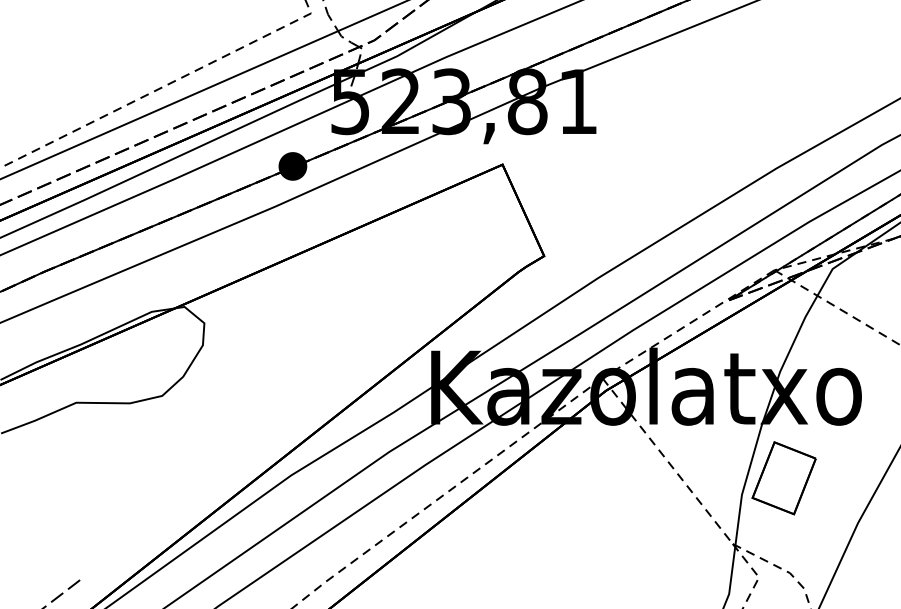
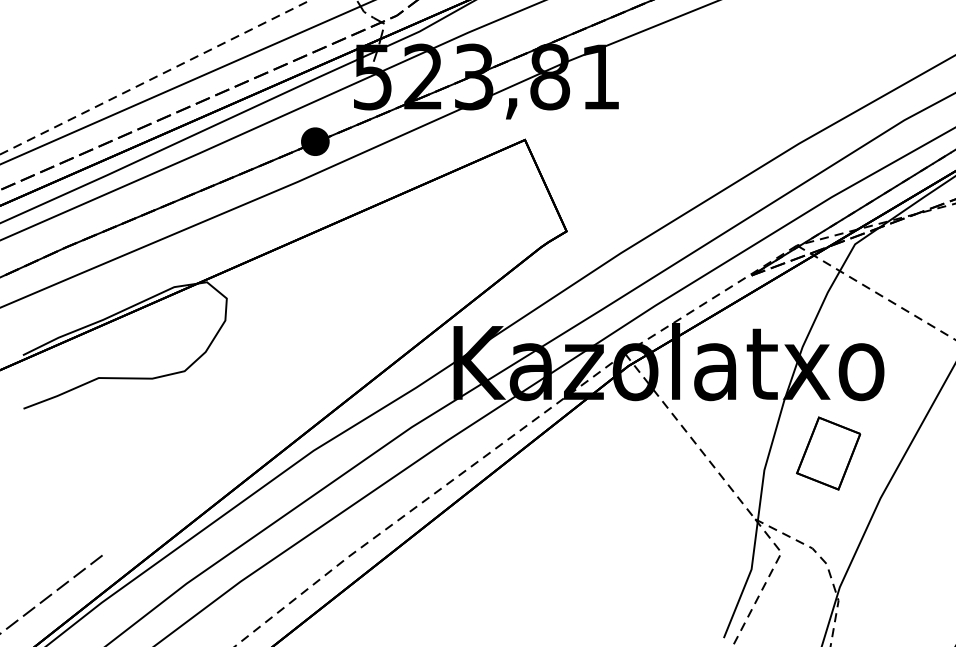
part: (784, 478) -> (828, 453), moved

